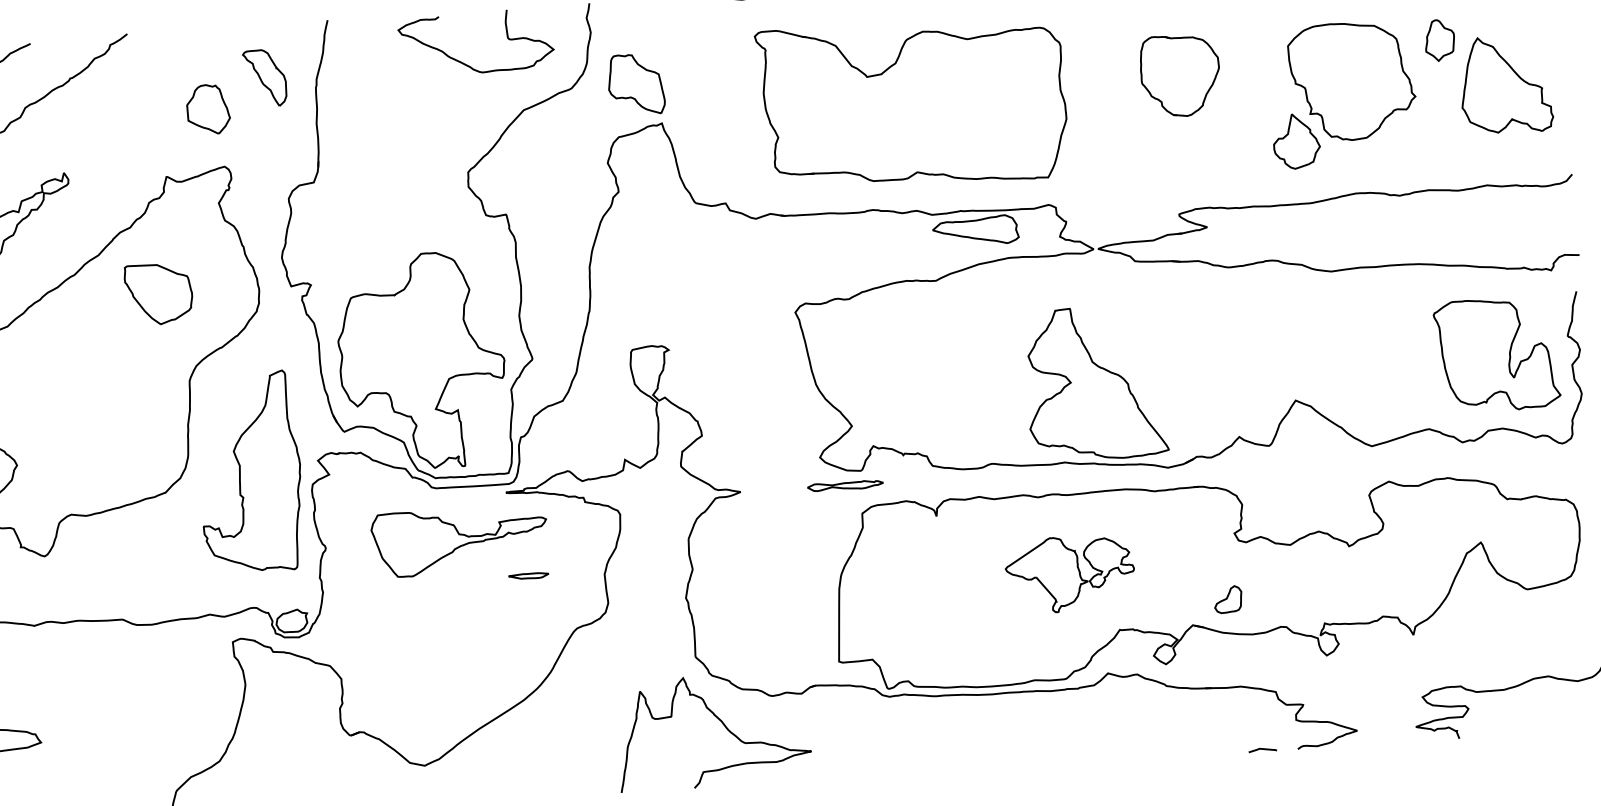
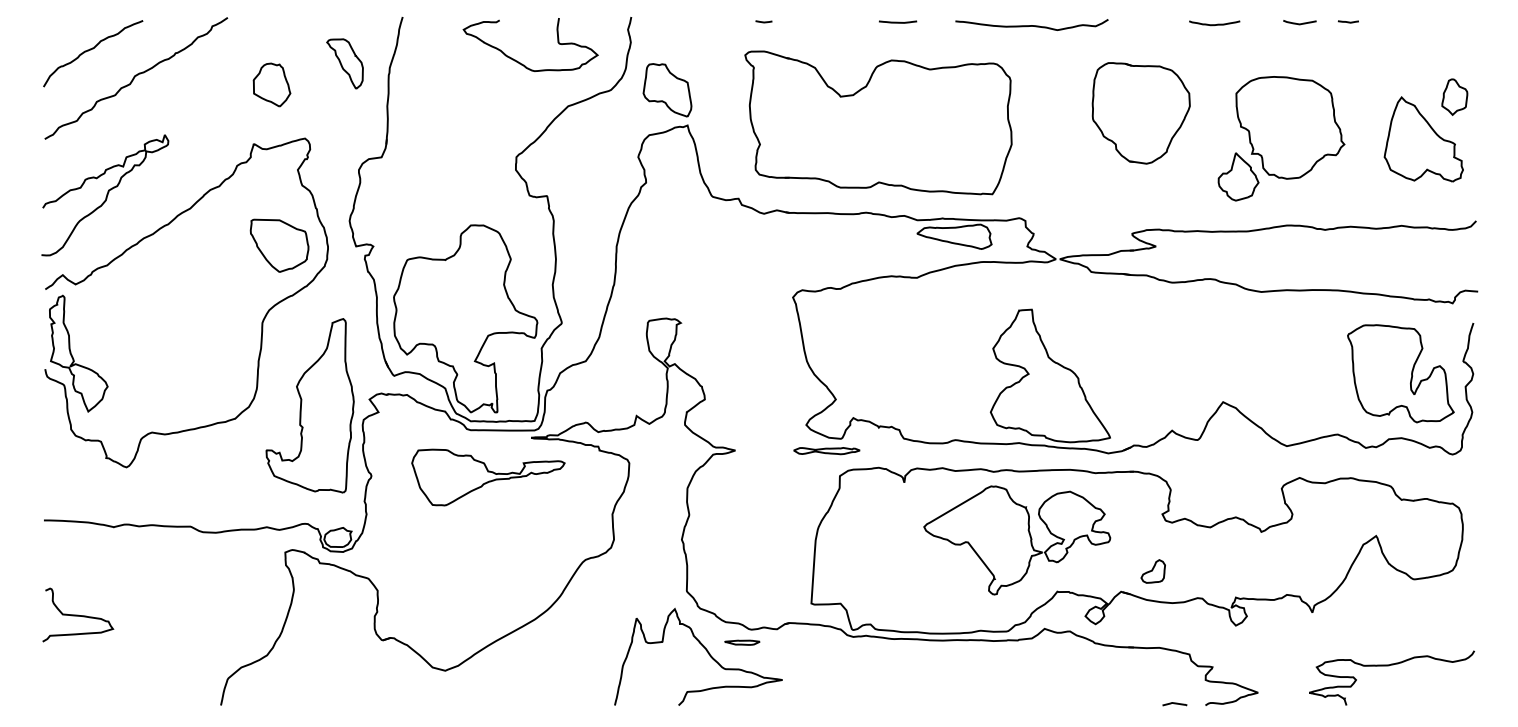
part: (1439, 39) -> (1454, 96), moved
part: (1179, 76) -> (1140, 113), size x1.43
part: (912, 103) -> (878, 122), moved
part: (207, 109) -> (271, 84), moved
part: (158, 293) -> (279, 245), moved
part: (1070, 574) -> (1017, 540), size x1.67
part: (528, 575) -> (742, 642), moved

